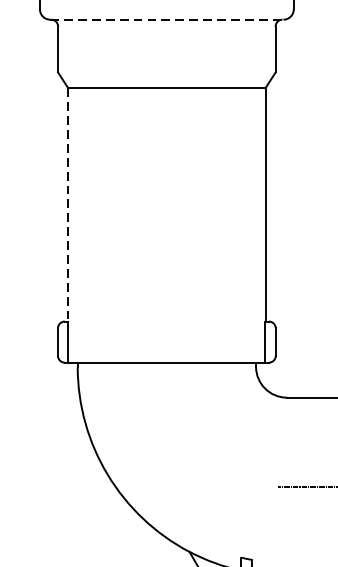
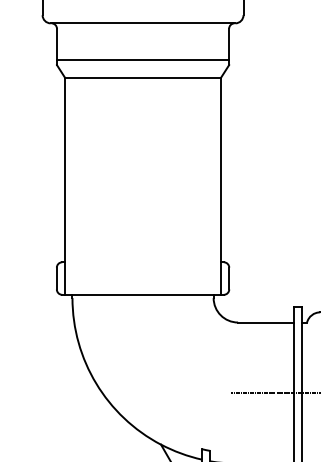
line: (167, 19) -> (143, 23), dashed -> solid
line: (166, 66) -> (142, 60), added
line: (67, 205) -> (64, 170), dashed -> solid

